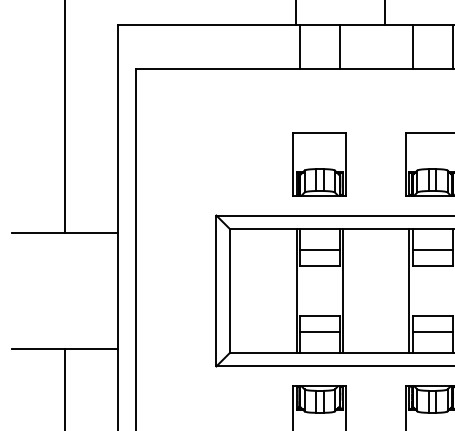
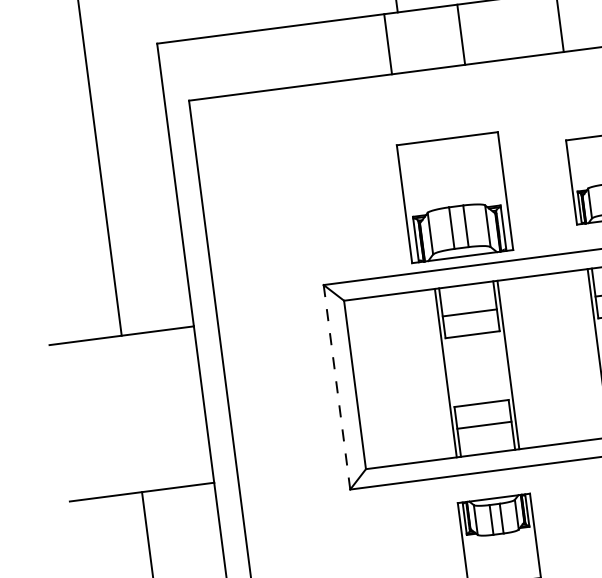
line: (299, 46) -> (387, 43), moved
part: (319, 164) -> (454, 197), size x1.4
line: (216, 290) -> (337, 386), solid -> dashed

